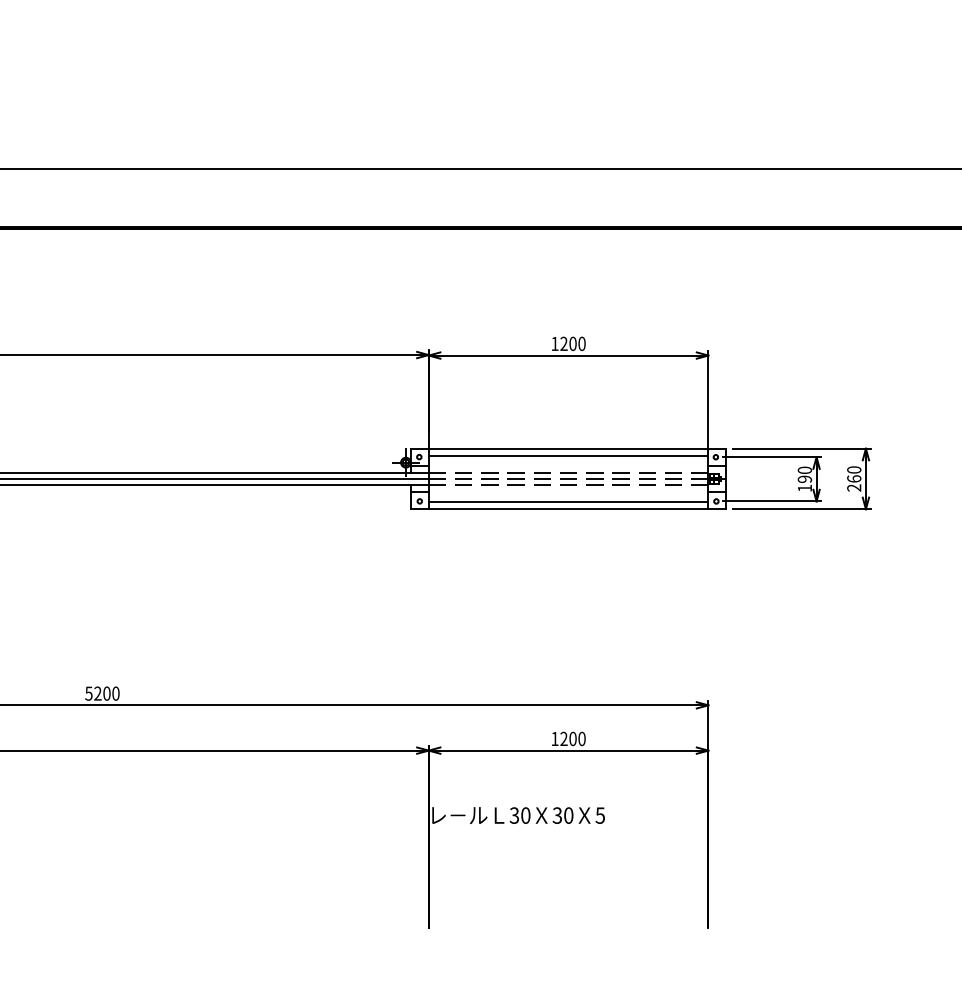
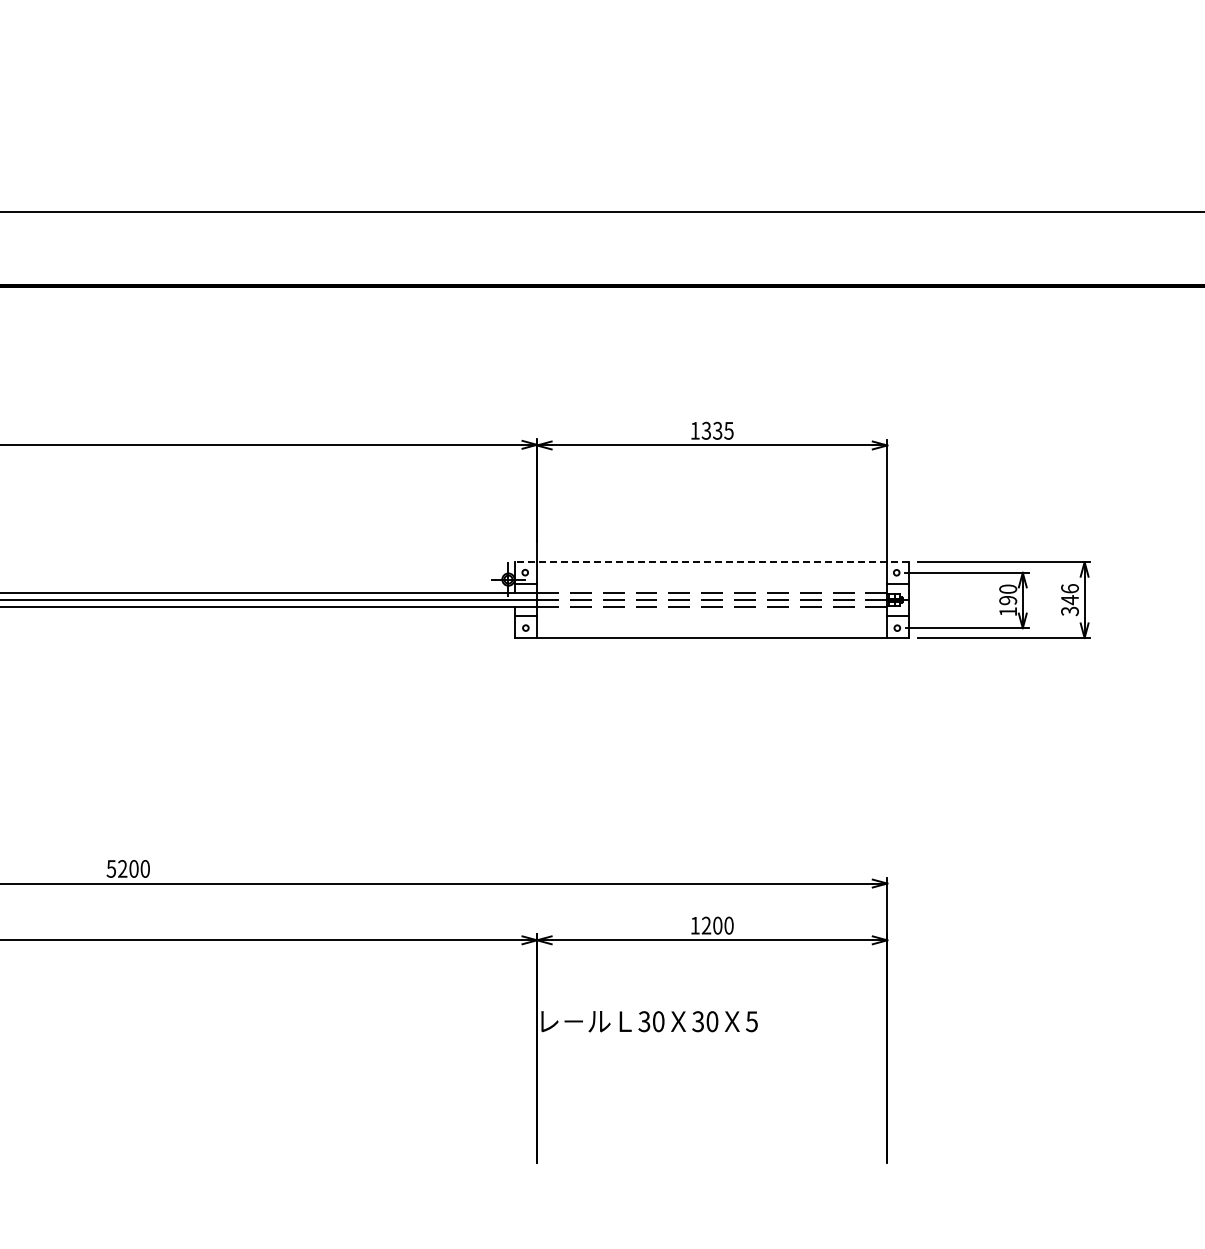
text: (572, 343) -> (717, 430), 1200 -> 1335
line: (568, 448) -> (711, 562), solid -> dashed
line: (568, 455) -> (712, 570), removed
text: (853, 479) -> (1069, 600), 260 -> 346
line: (568, 502) -> (712, 629), removed

